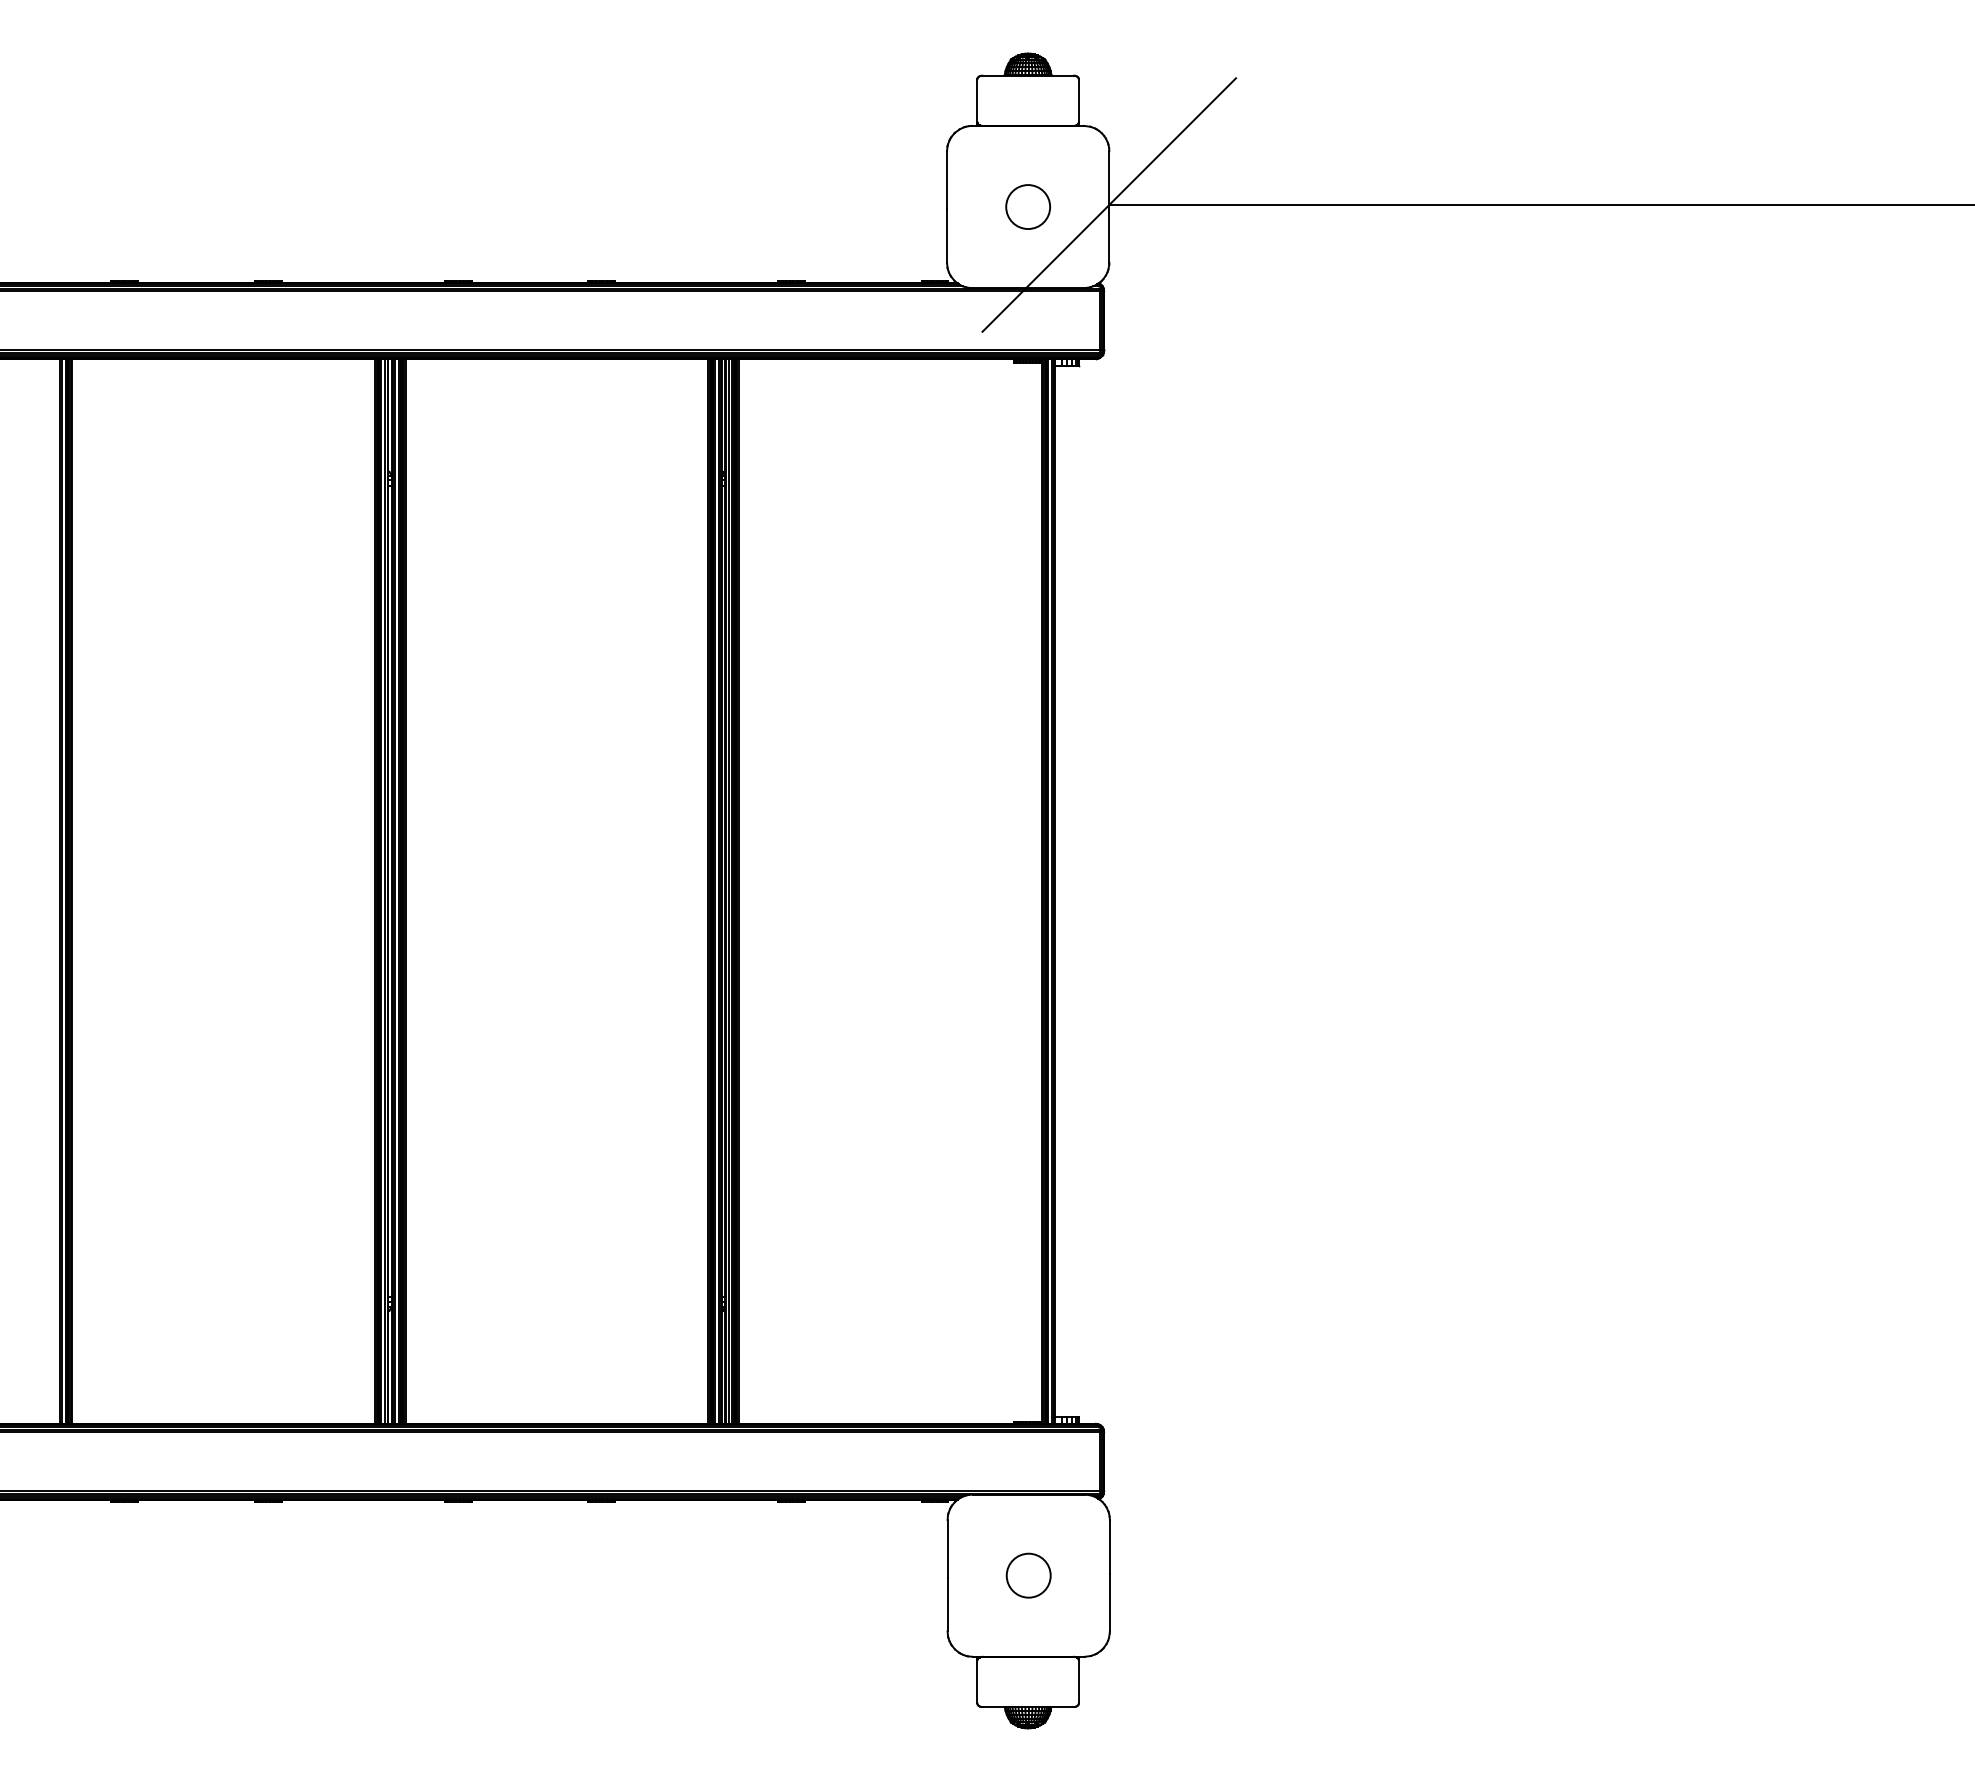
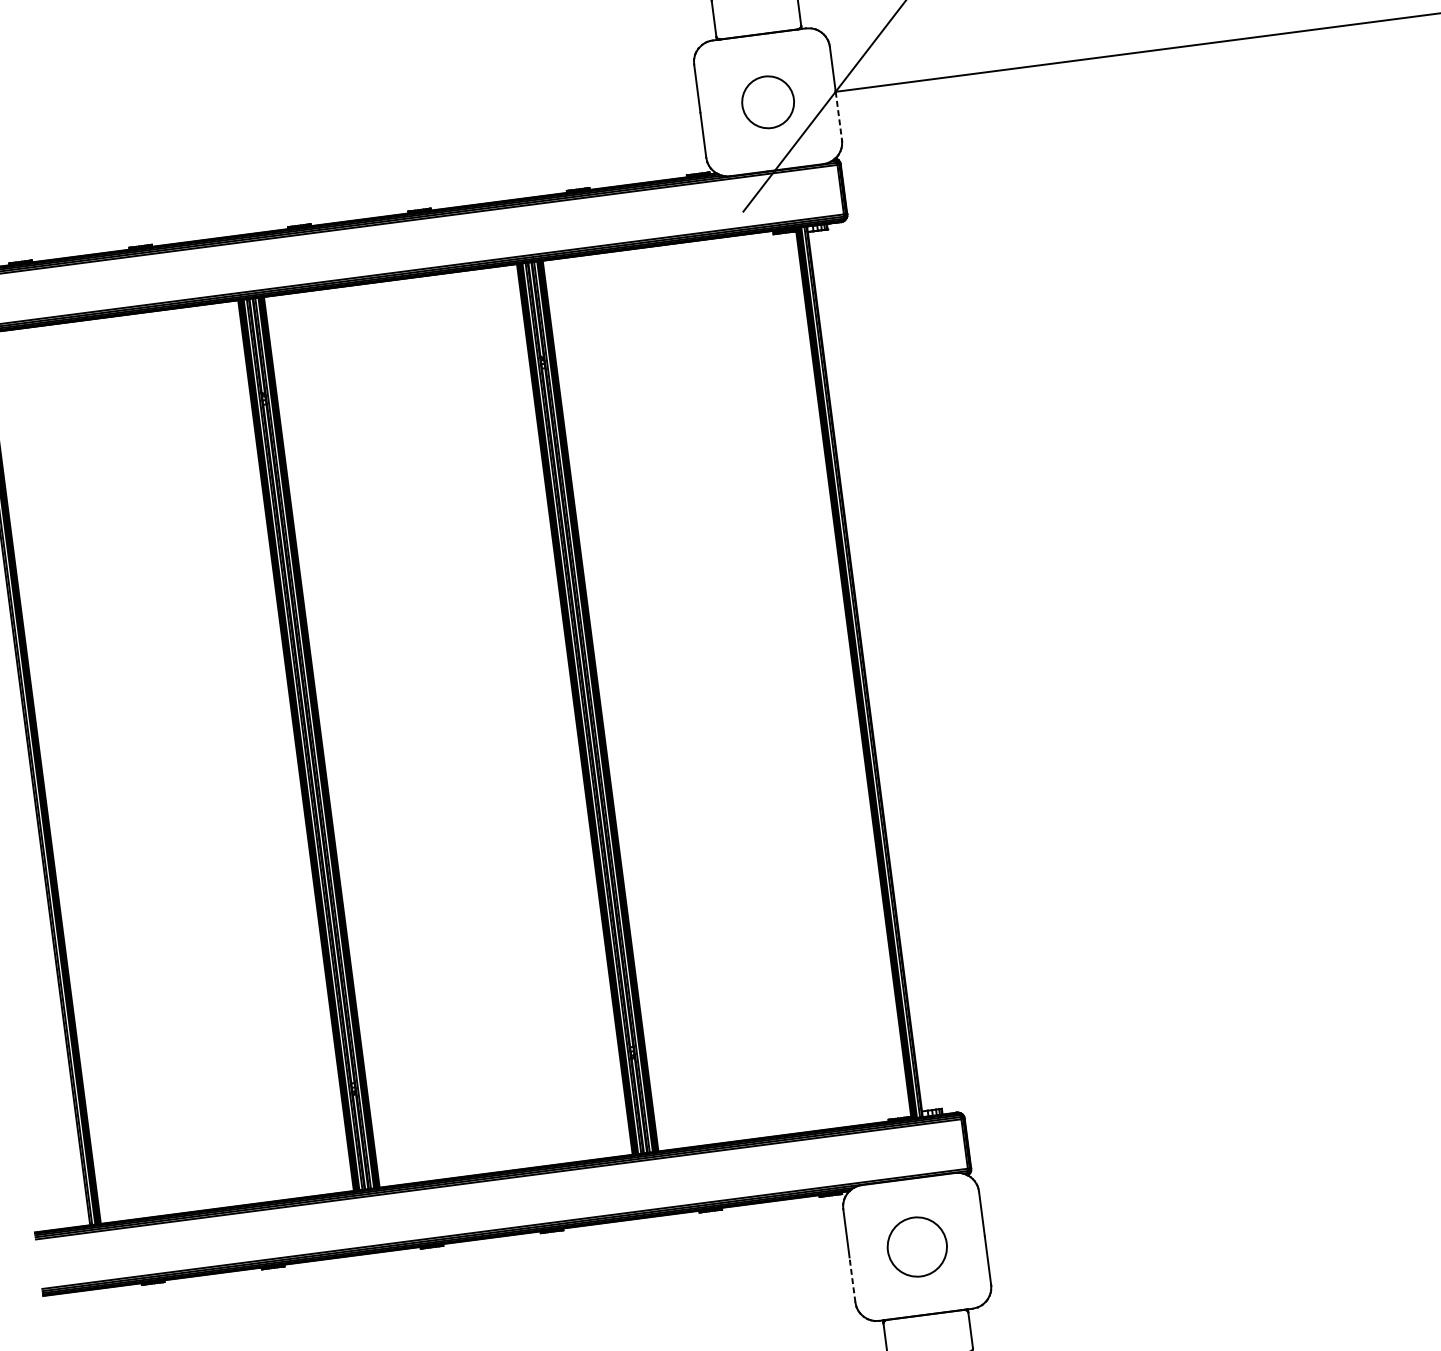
circle: (1027, 206) -> (767, 101), size x1.4
line: (1109, 233) -> (838, 115), solid -> dashed
circle: (1028, 1575) -> (917, 1246), size x1.6
line: (947, 1604) -> (852, 1279), solid -> dashed

